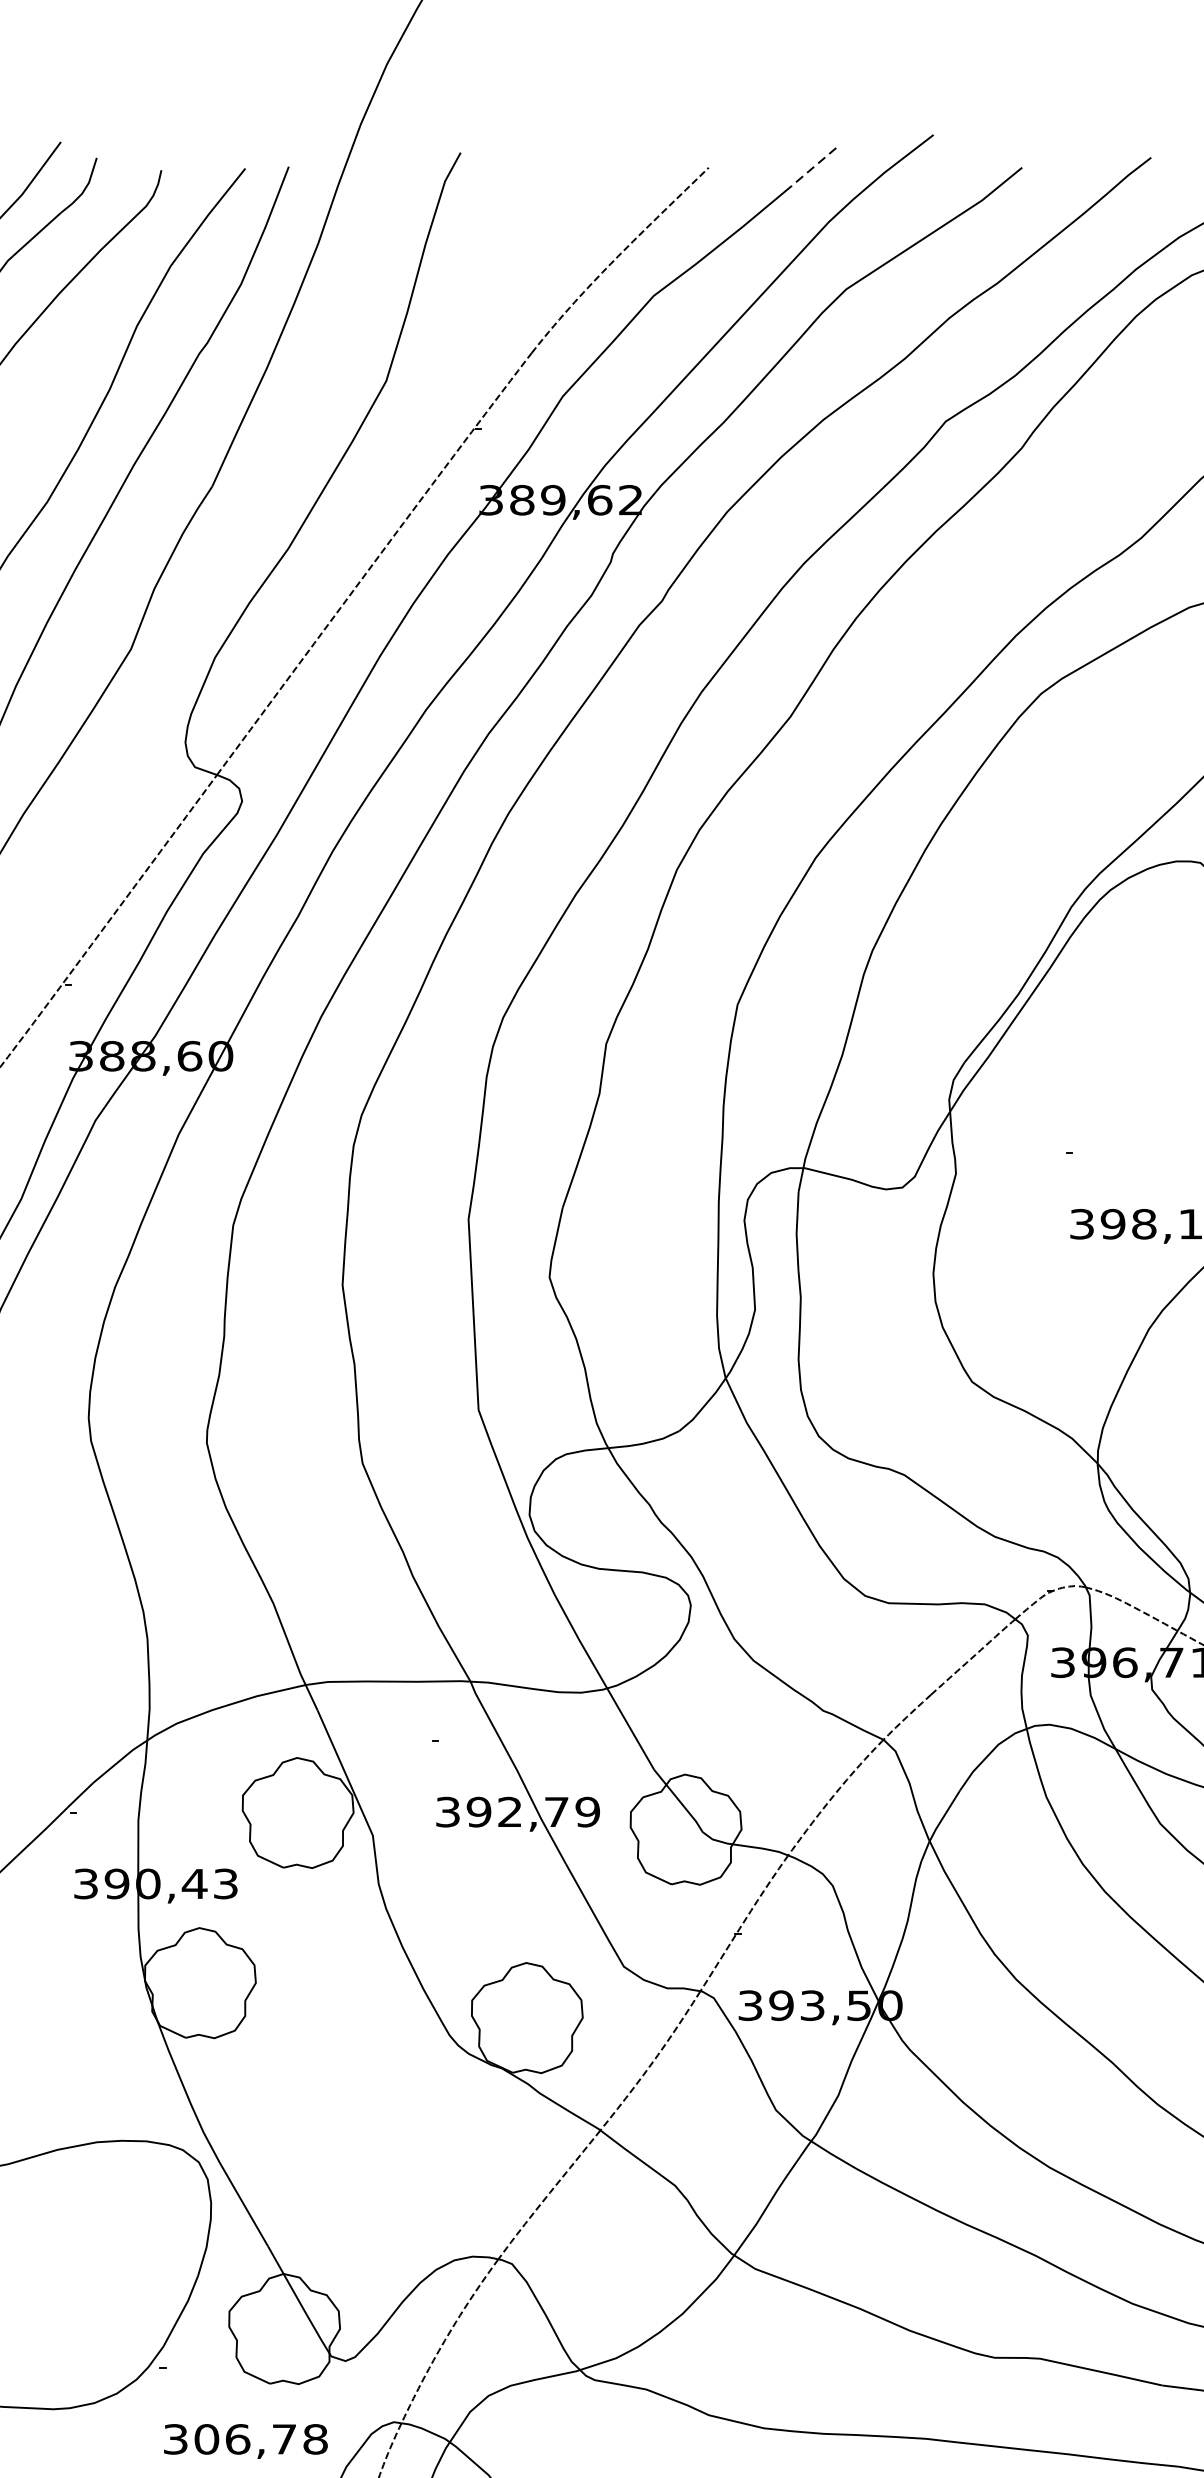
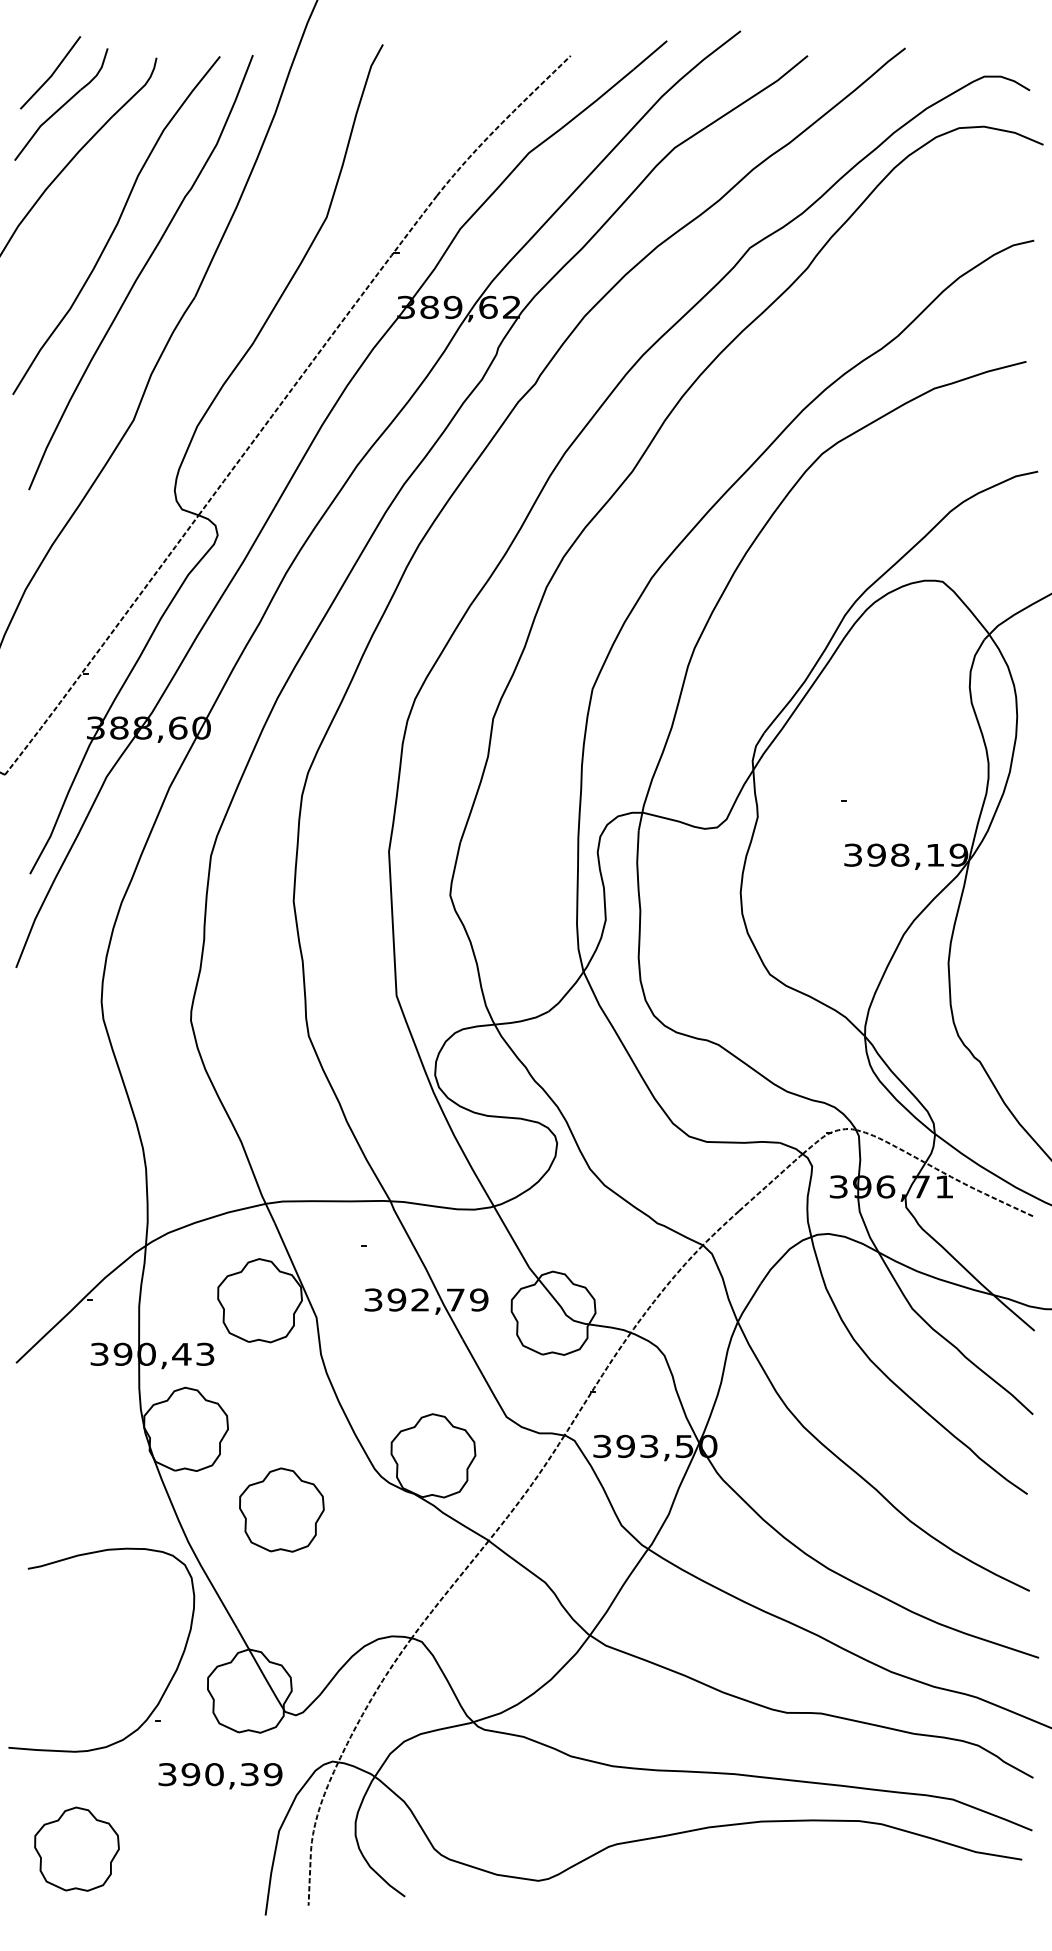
line: (814, 167) -> (650, 55), dashed -> solid
part: (326, 2088) -> (281, 1509), added
text: (260, 2439) -> (231, 1774), 306,78 -> 390,39

